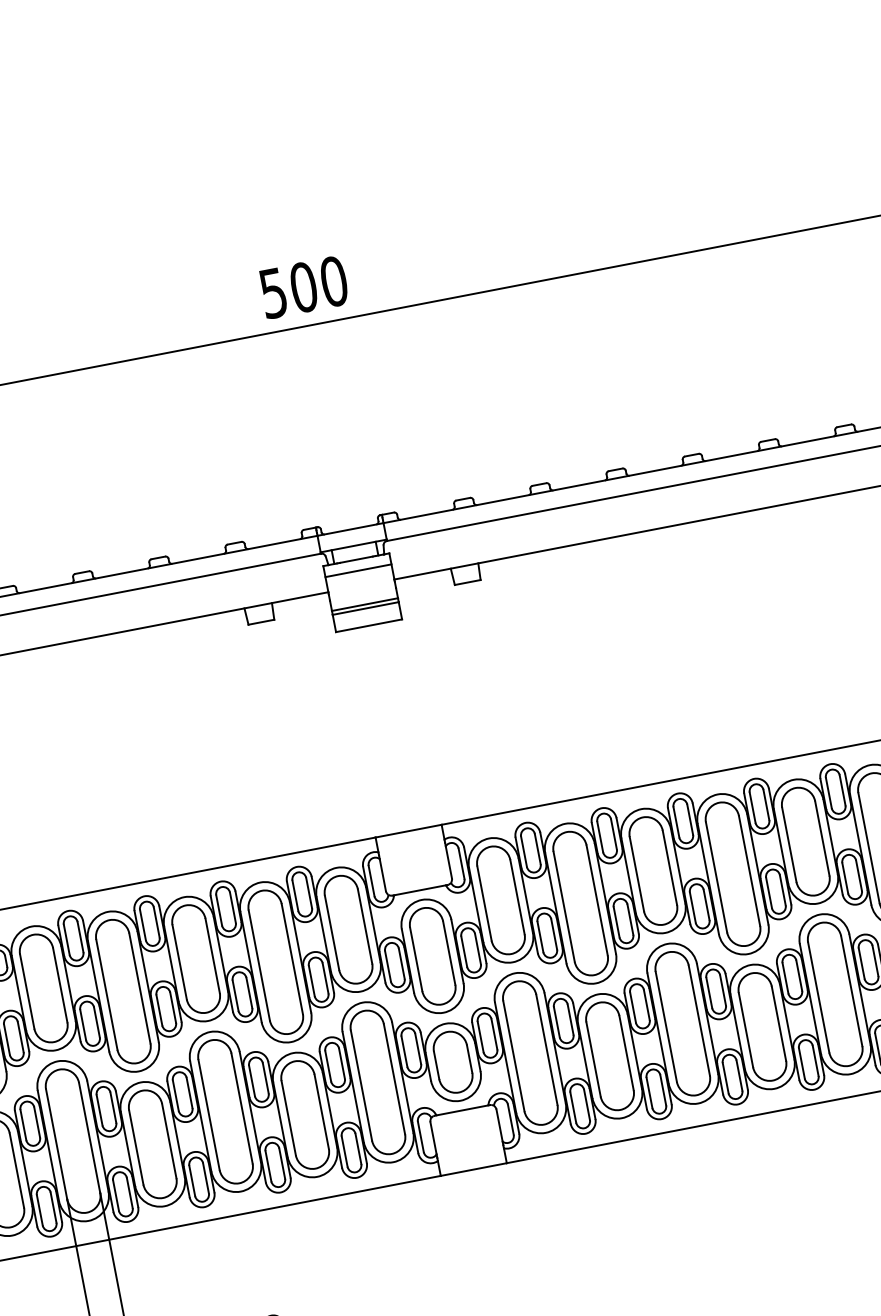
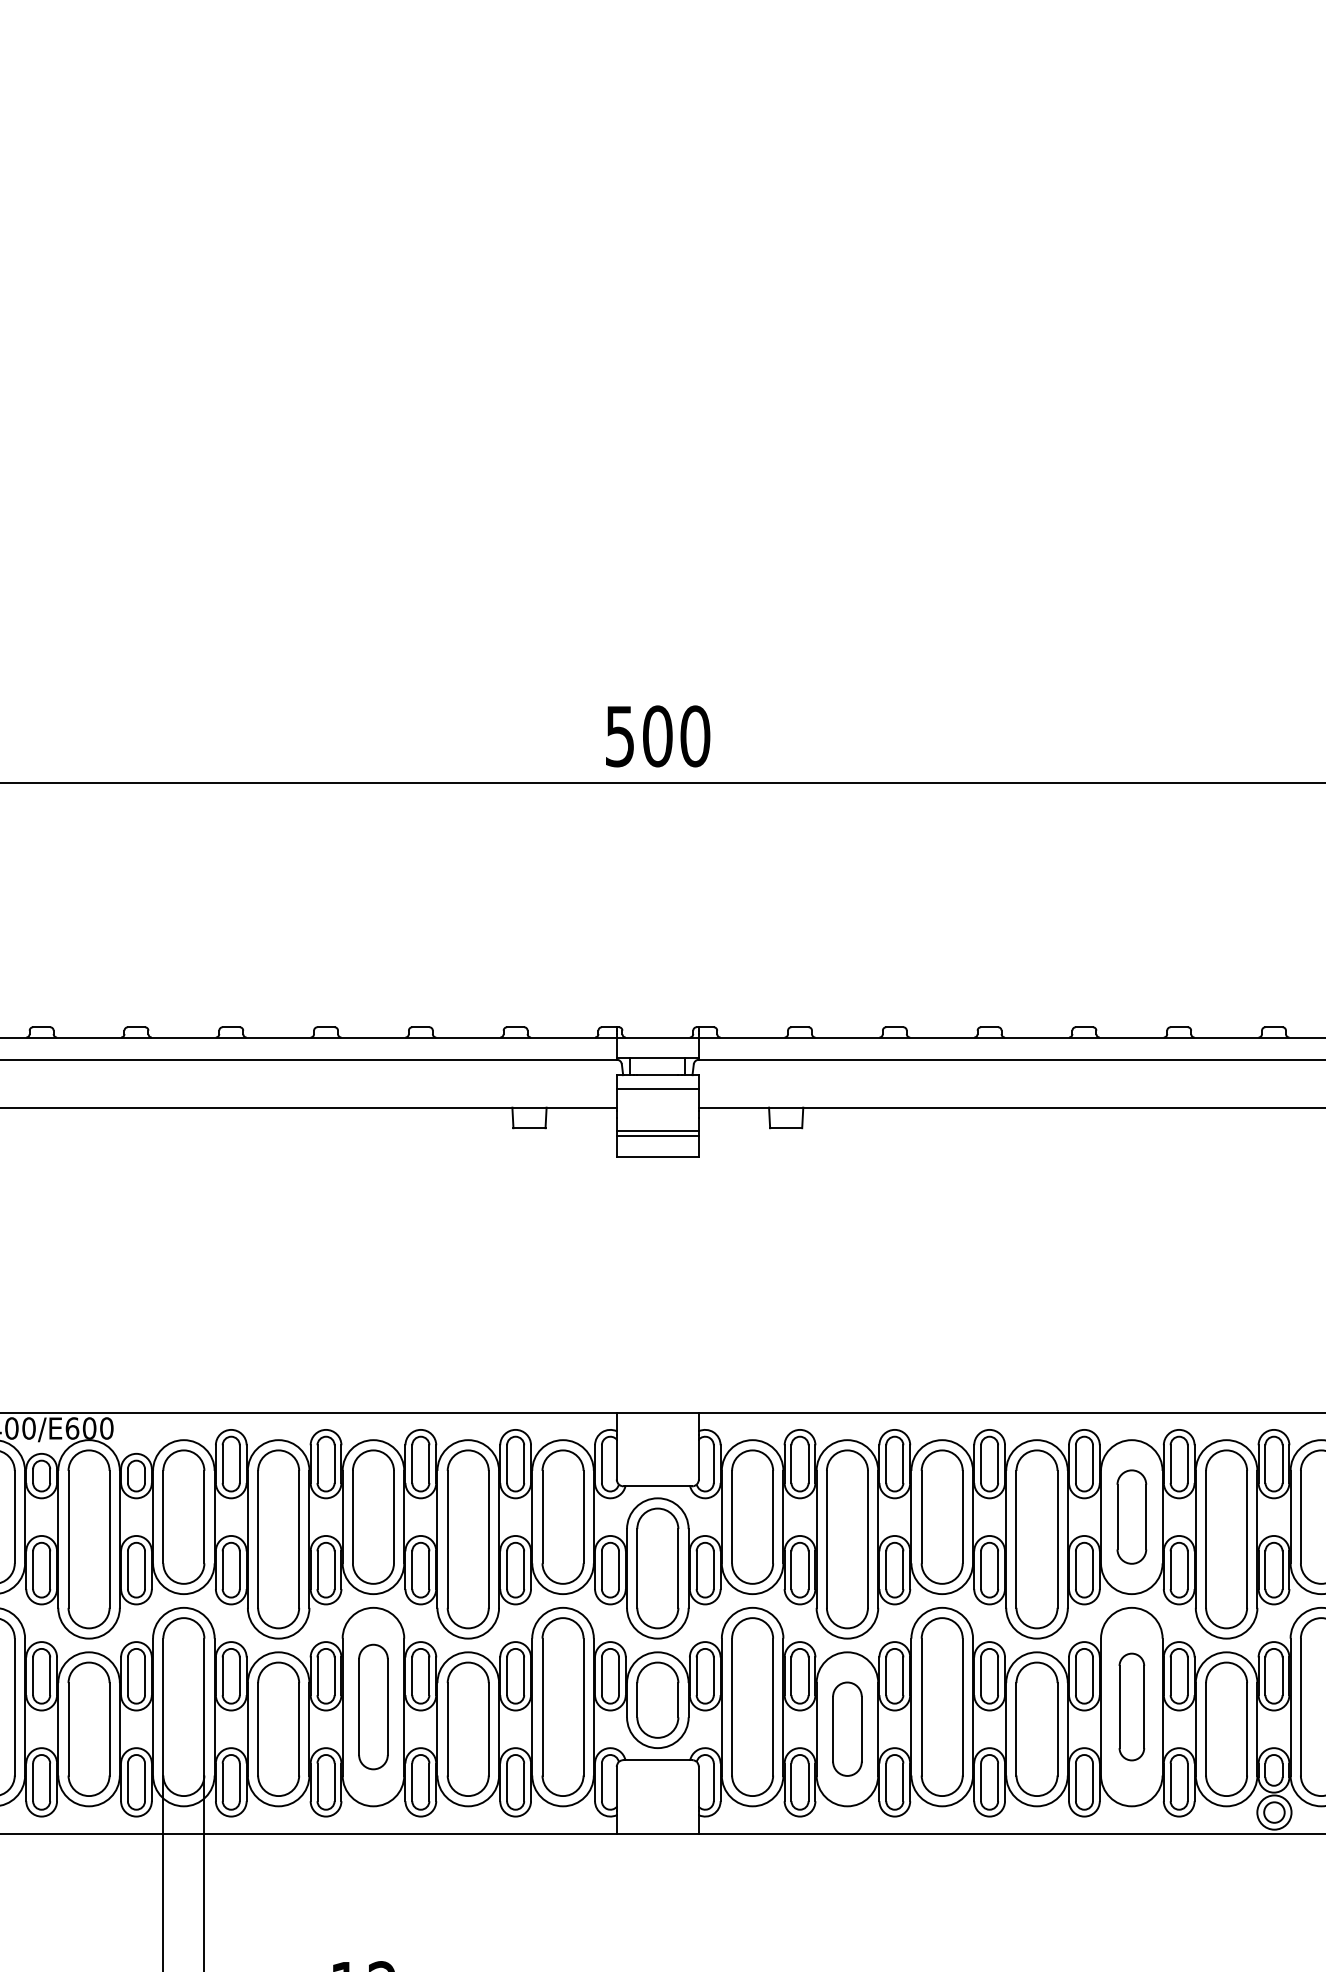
part: (805, 841) -> (1131, 1516), size x0.7
part: (834, 993) -> (1131, 1706), size x0.6
part: (609, 1055) -> (847, 1728), size x0.7
part: (225, 1111) -> (373, 1706), size x0.7

